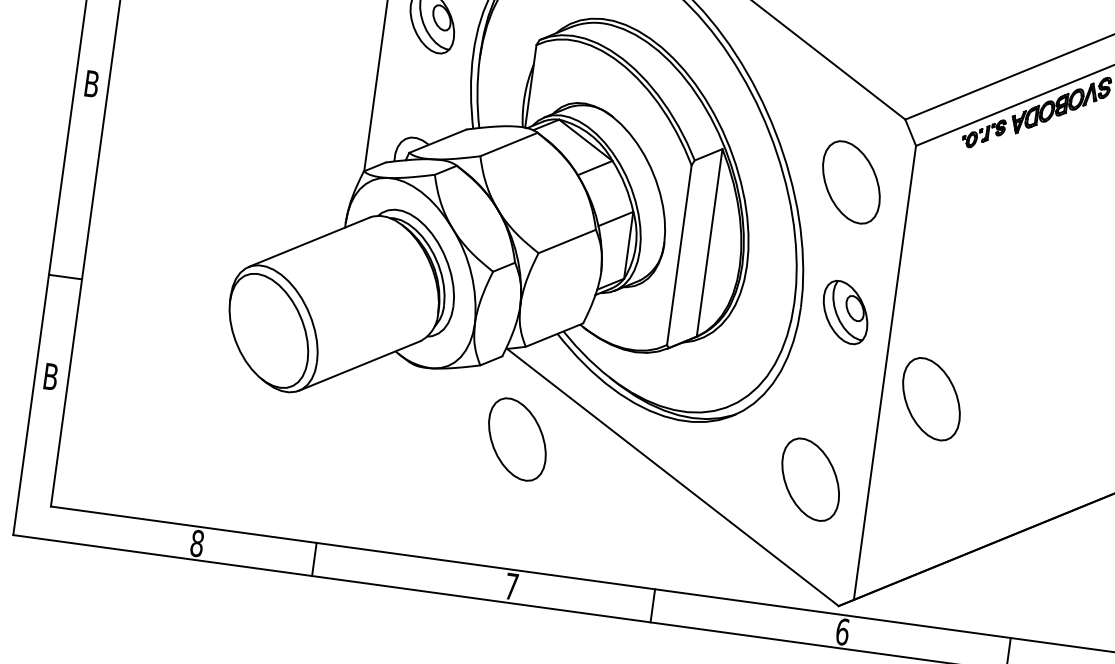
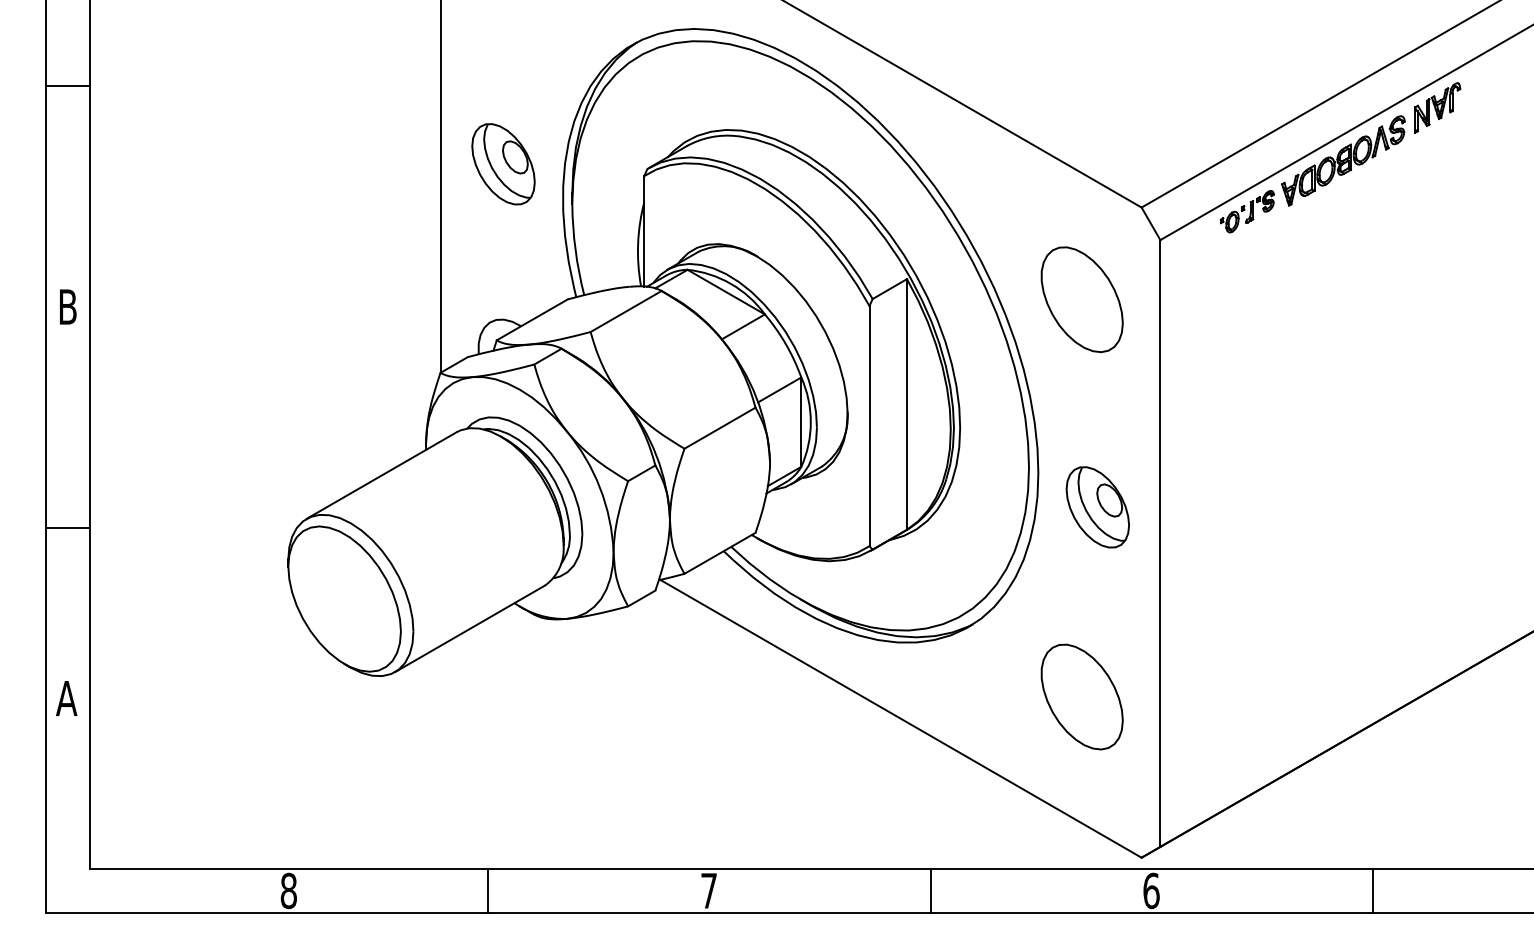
line: (65, 277) -> (68, 528), moved
part: (845, 312) -> (1097, 507), moved
text: (50, 376) -> (66, 698), B -> A
part: (931, 399) -> (1225, 569), removed
part: (516, 439) -> (689, 696), removed
line: (314, 559) -> (488, 890), moved
line: (652, 605) -> (930, 890), moved

